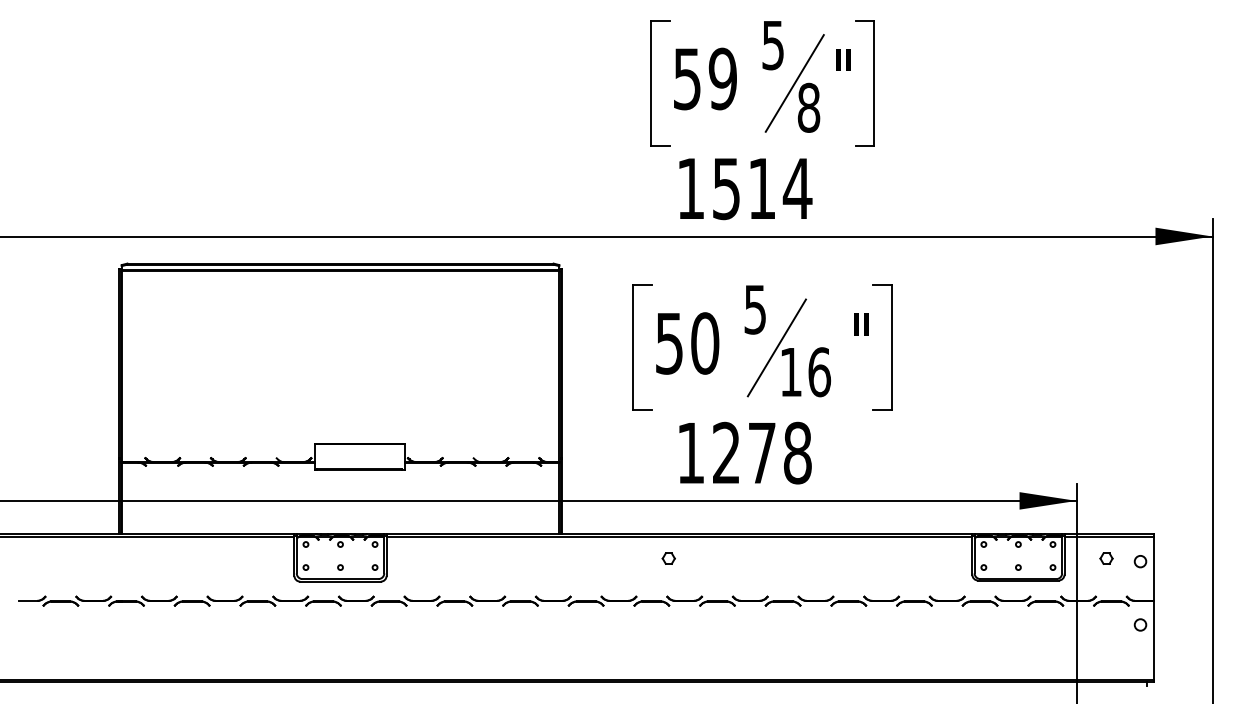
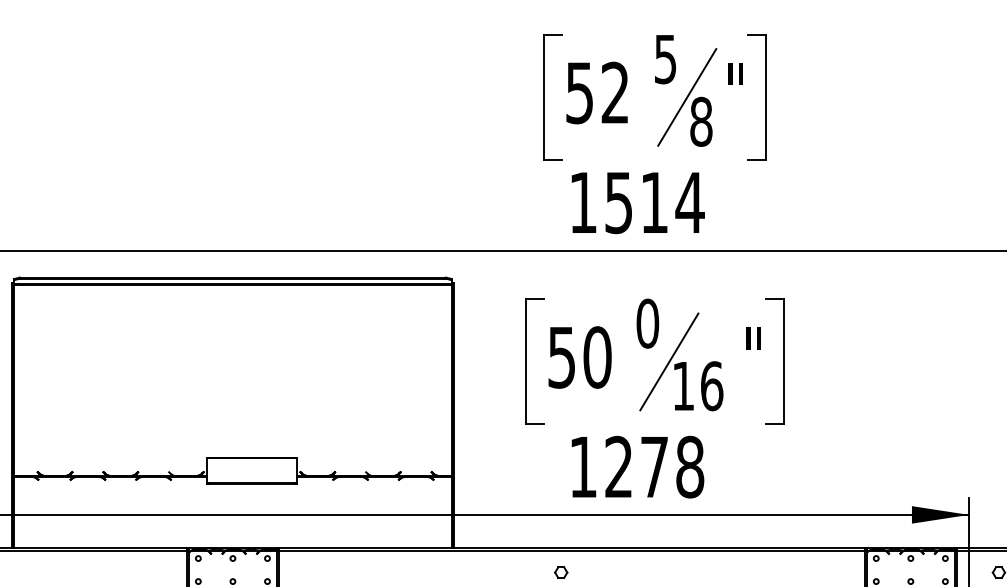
text: (722, 78) -> (614, 92), 59 -> 52
text: (755, 309) -> (647, 323), 5 -> 0

